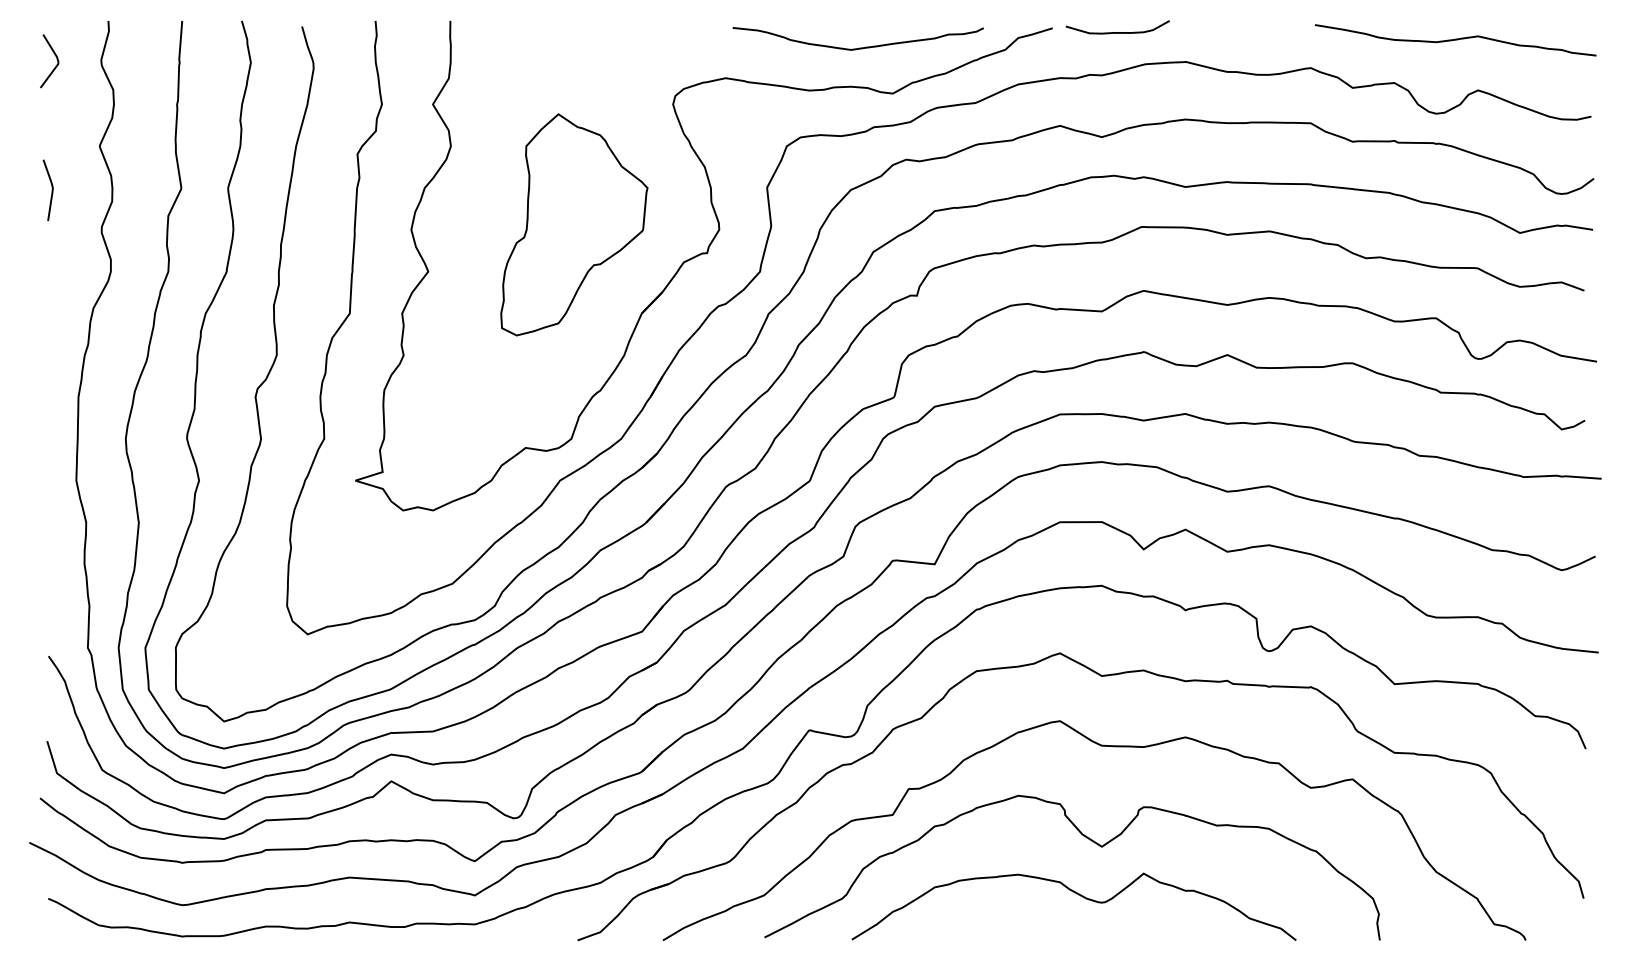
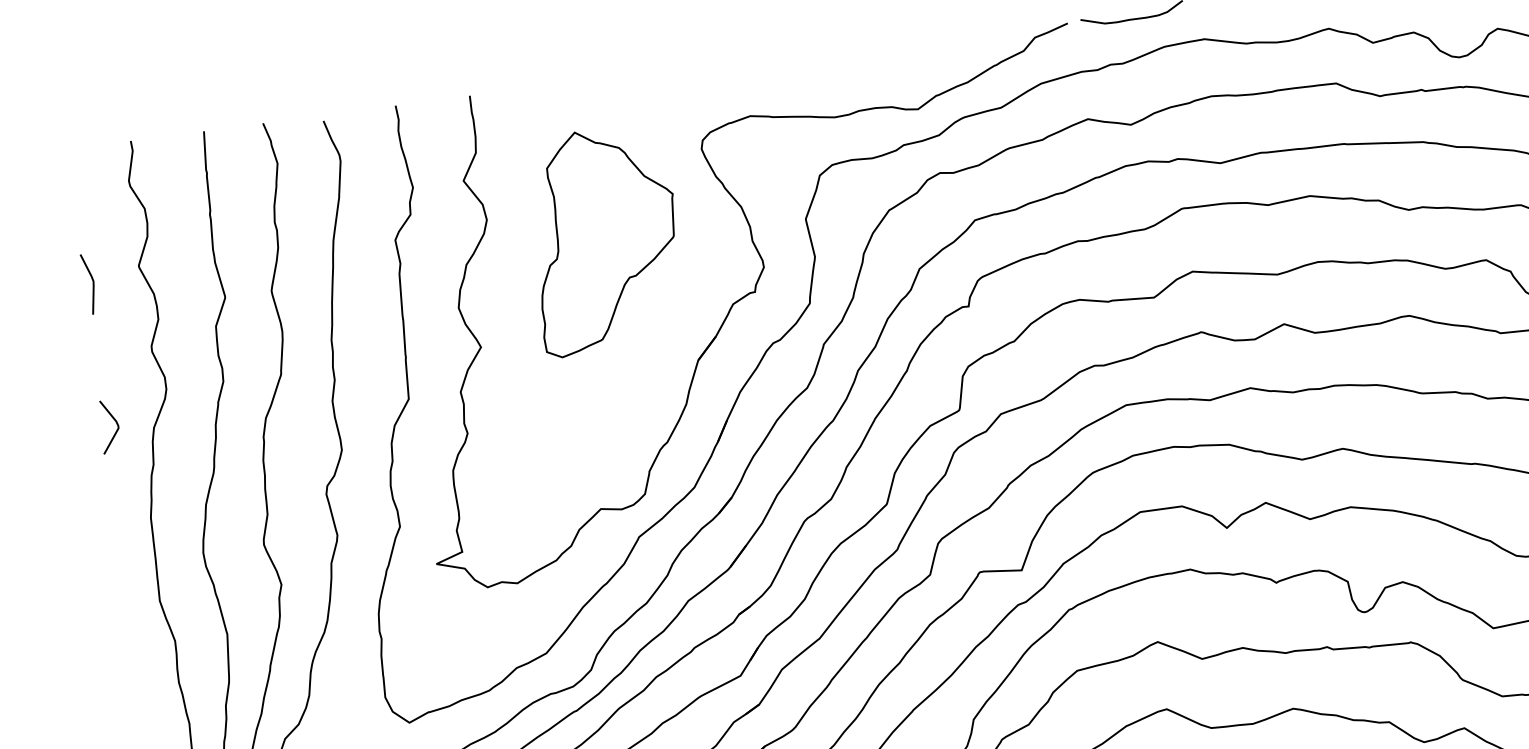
curve: (859, 47) -> (878, 68), removed
curve: (56, 59) -> (116, 424), moved
line: (51, 190) -> (92, 283), moved
part: (574, 224) -> (605, 239), moved

